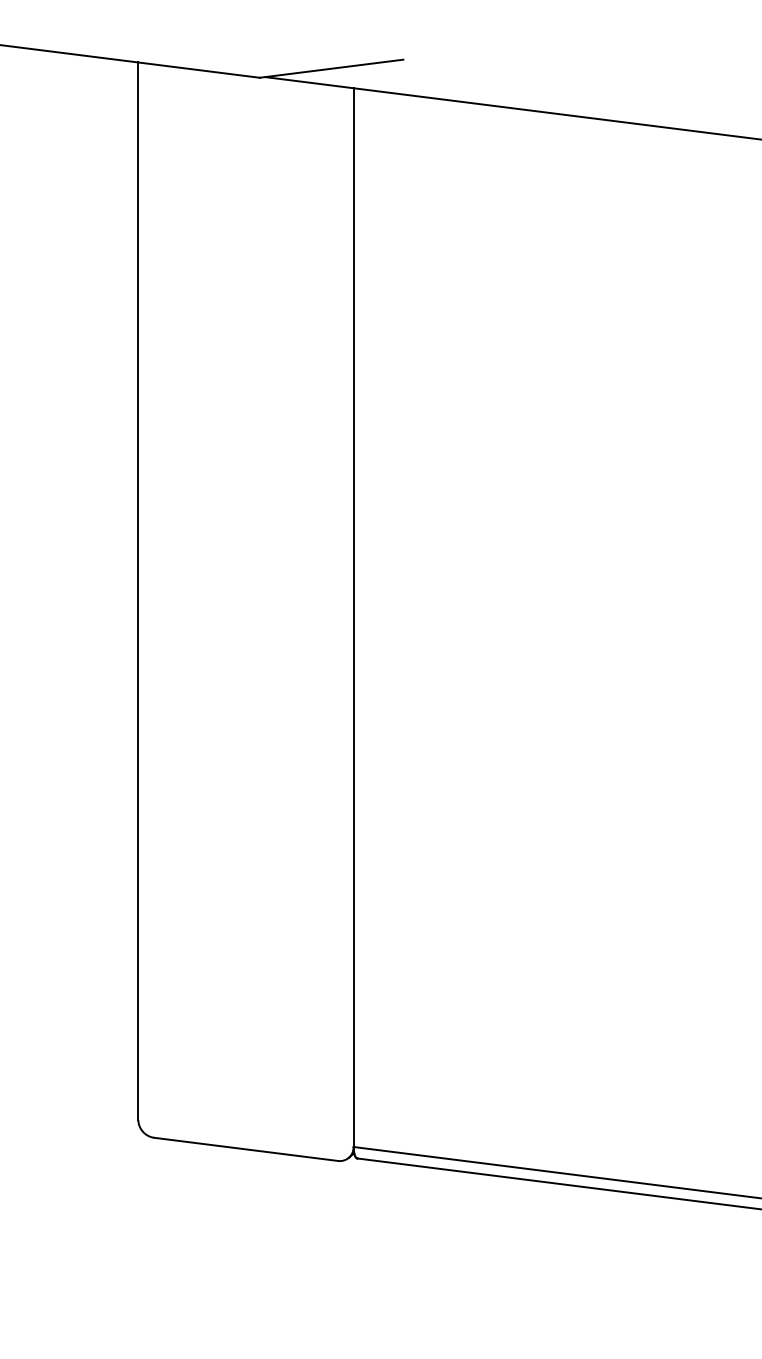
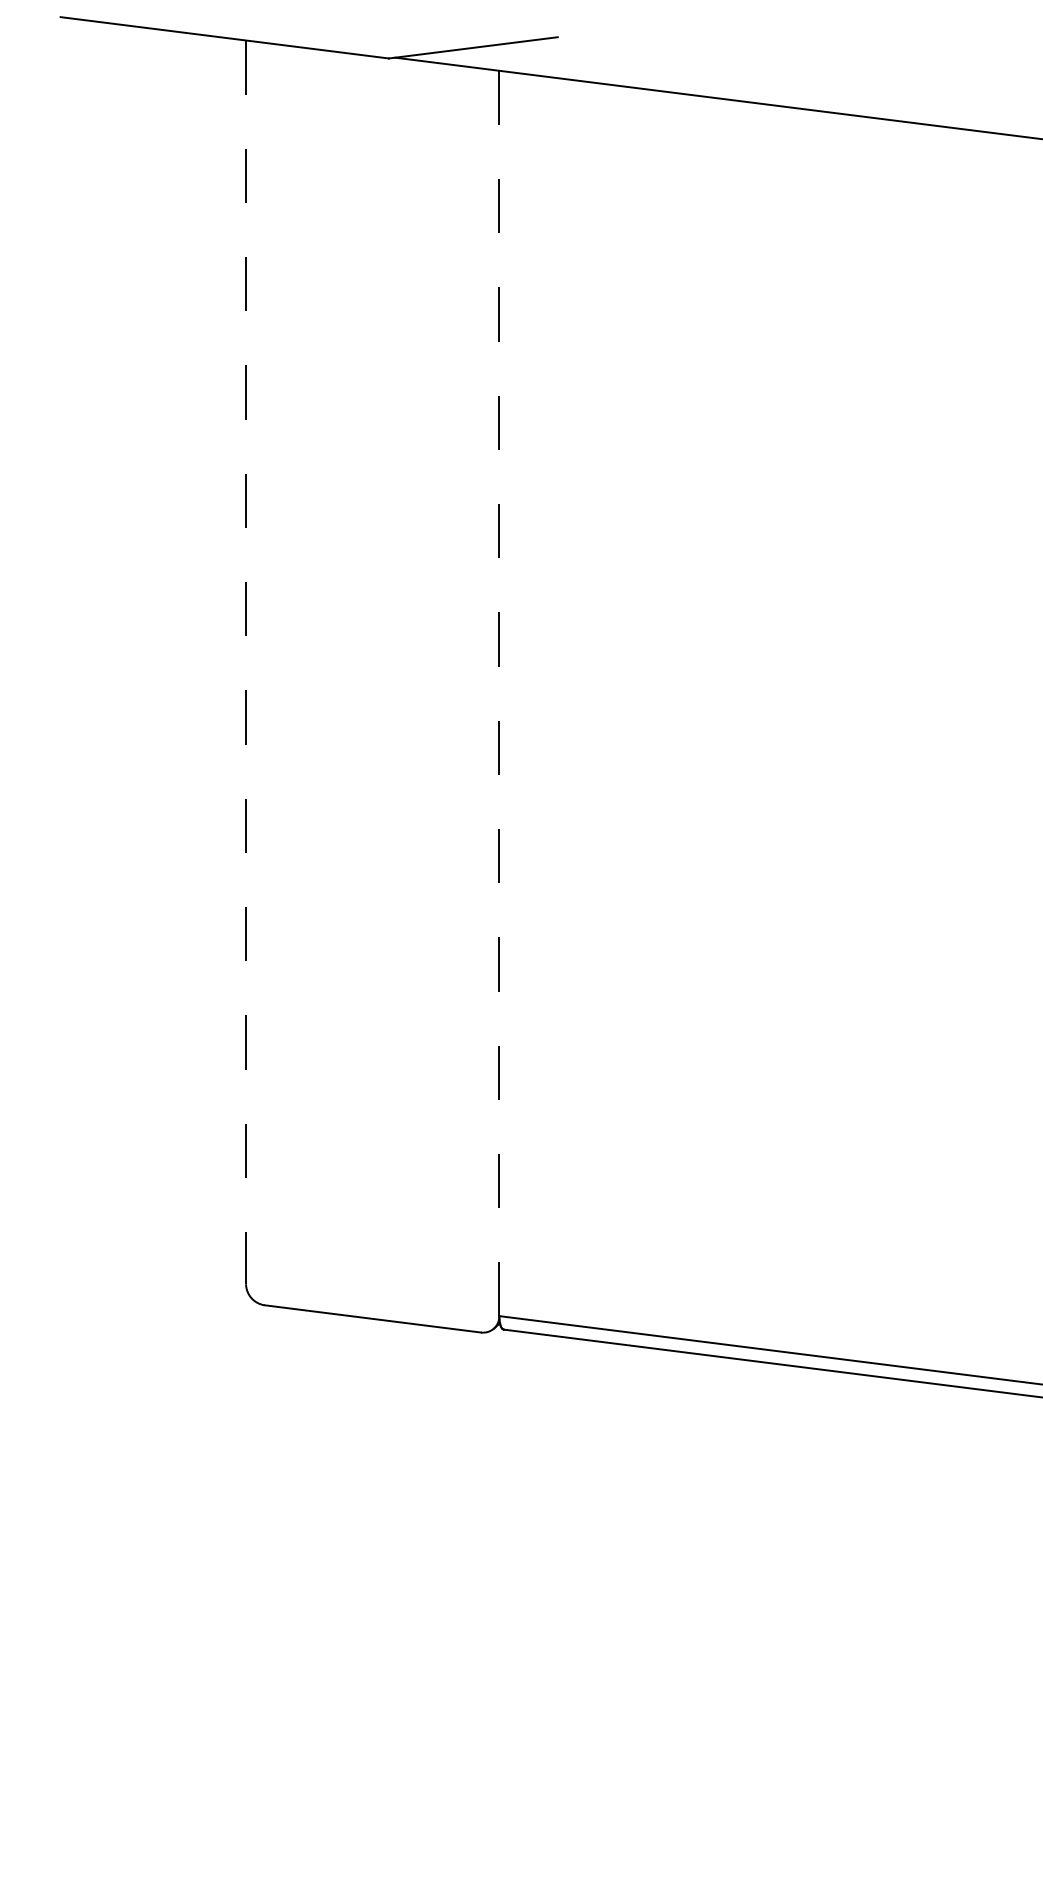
line: (138, 591) -> (246, 662), solid -> dashed
line: (353, 617) -> (499, 693), solid -> dashed

